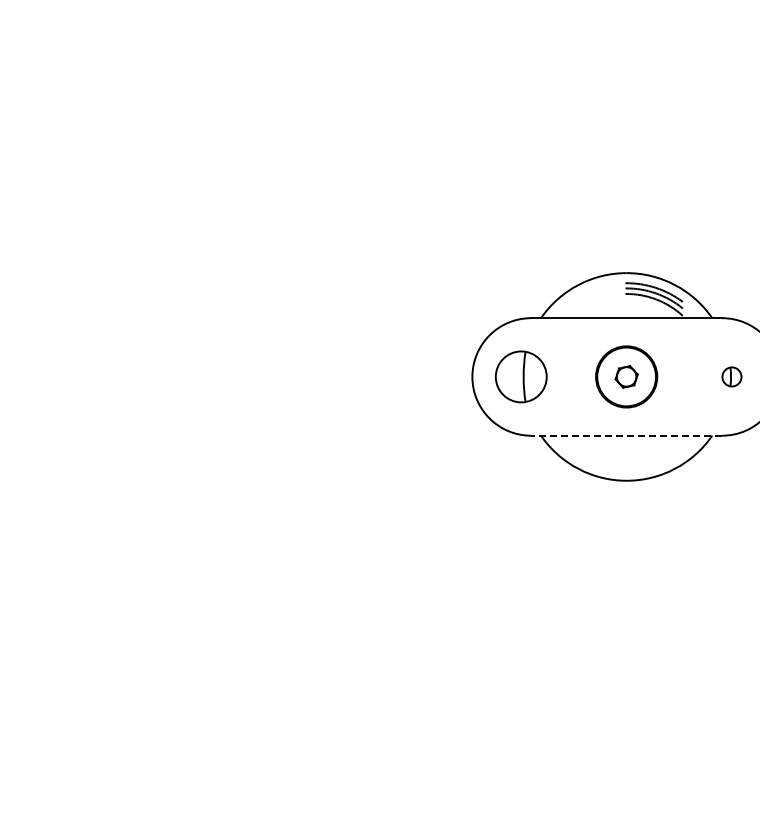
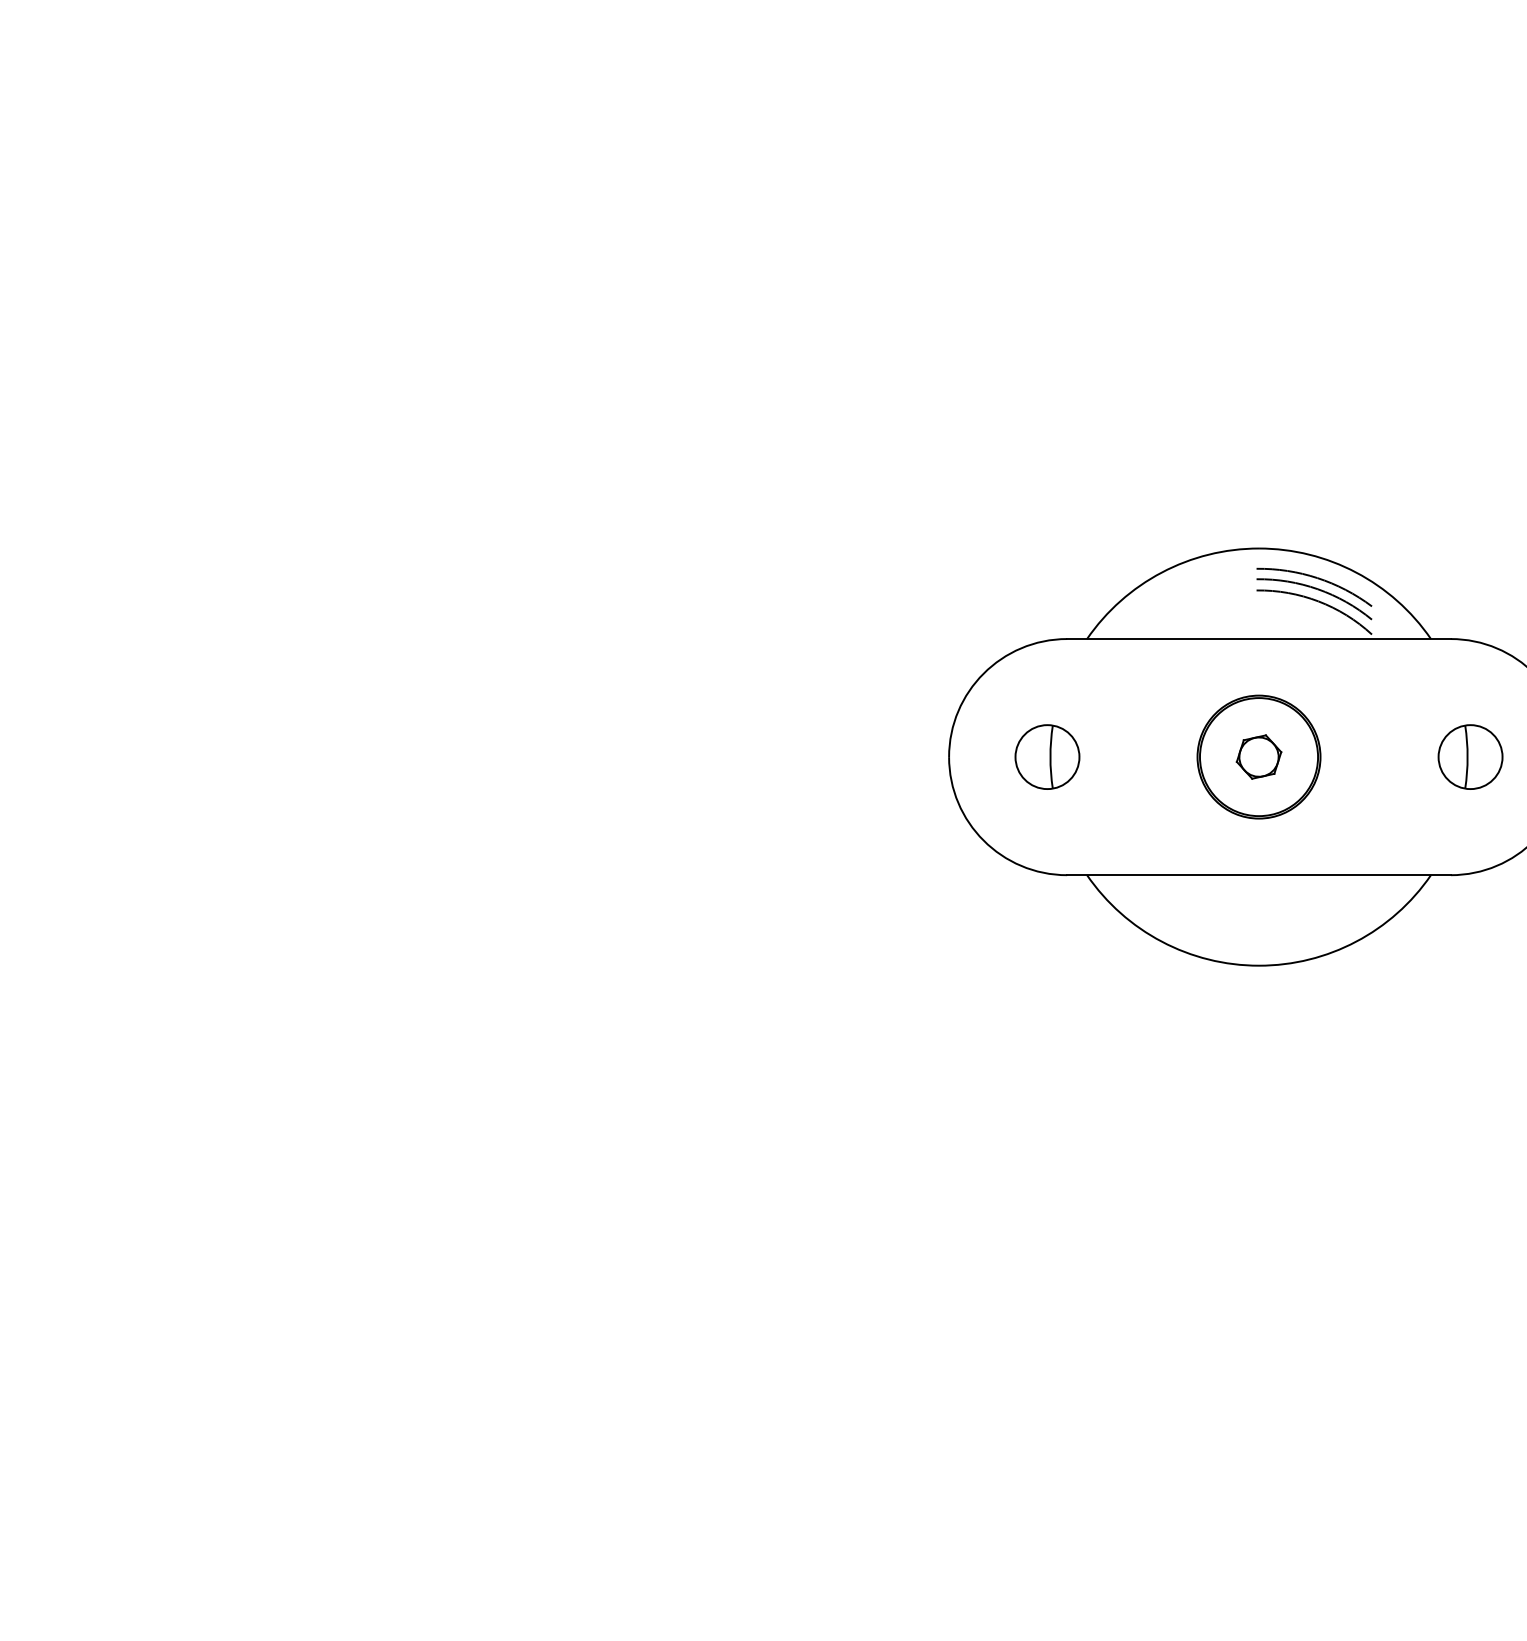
part: (521, 376) -> (1047, 756), size x0.62
part: (731, 376) -> (1469, 756), size x1.67
line: (626, 435) -> (1258, 874), dashed -> solid

